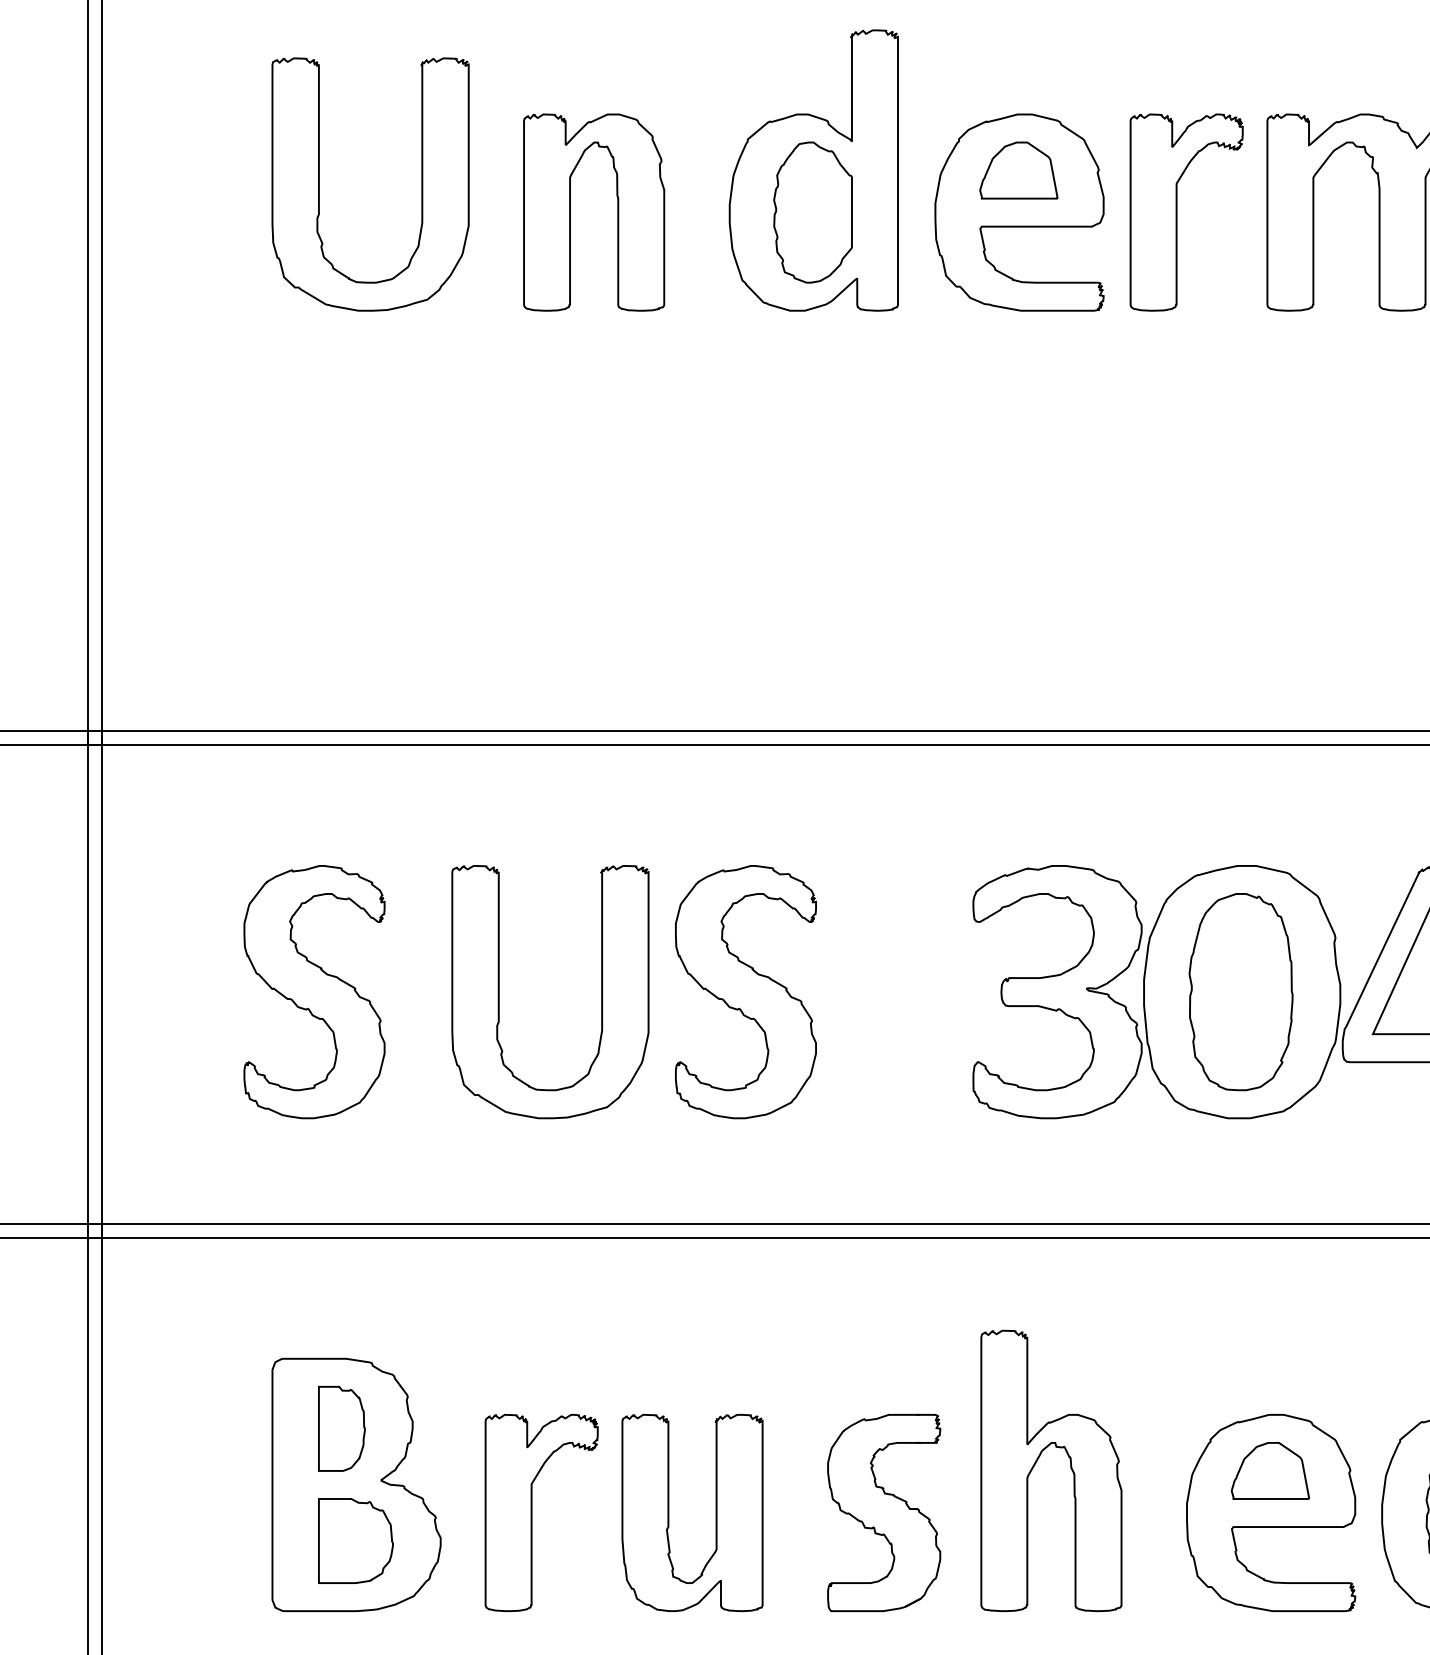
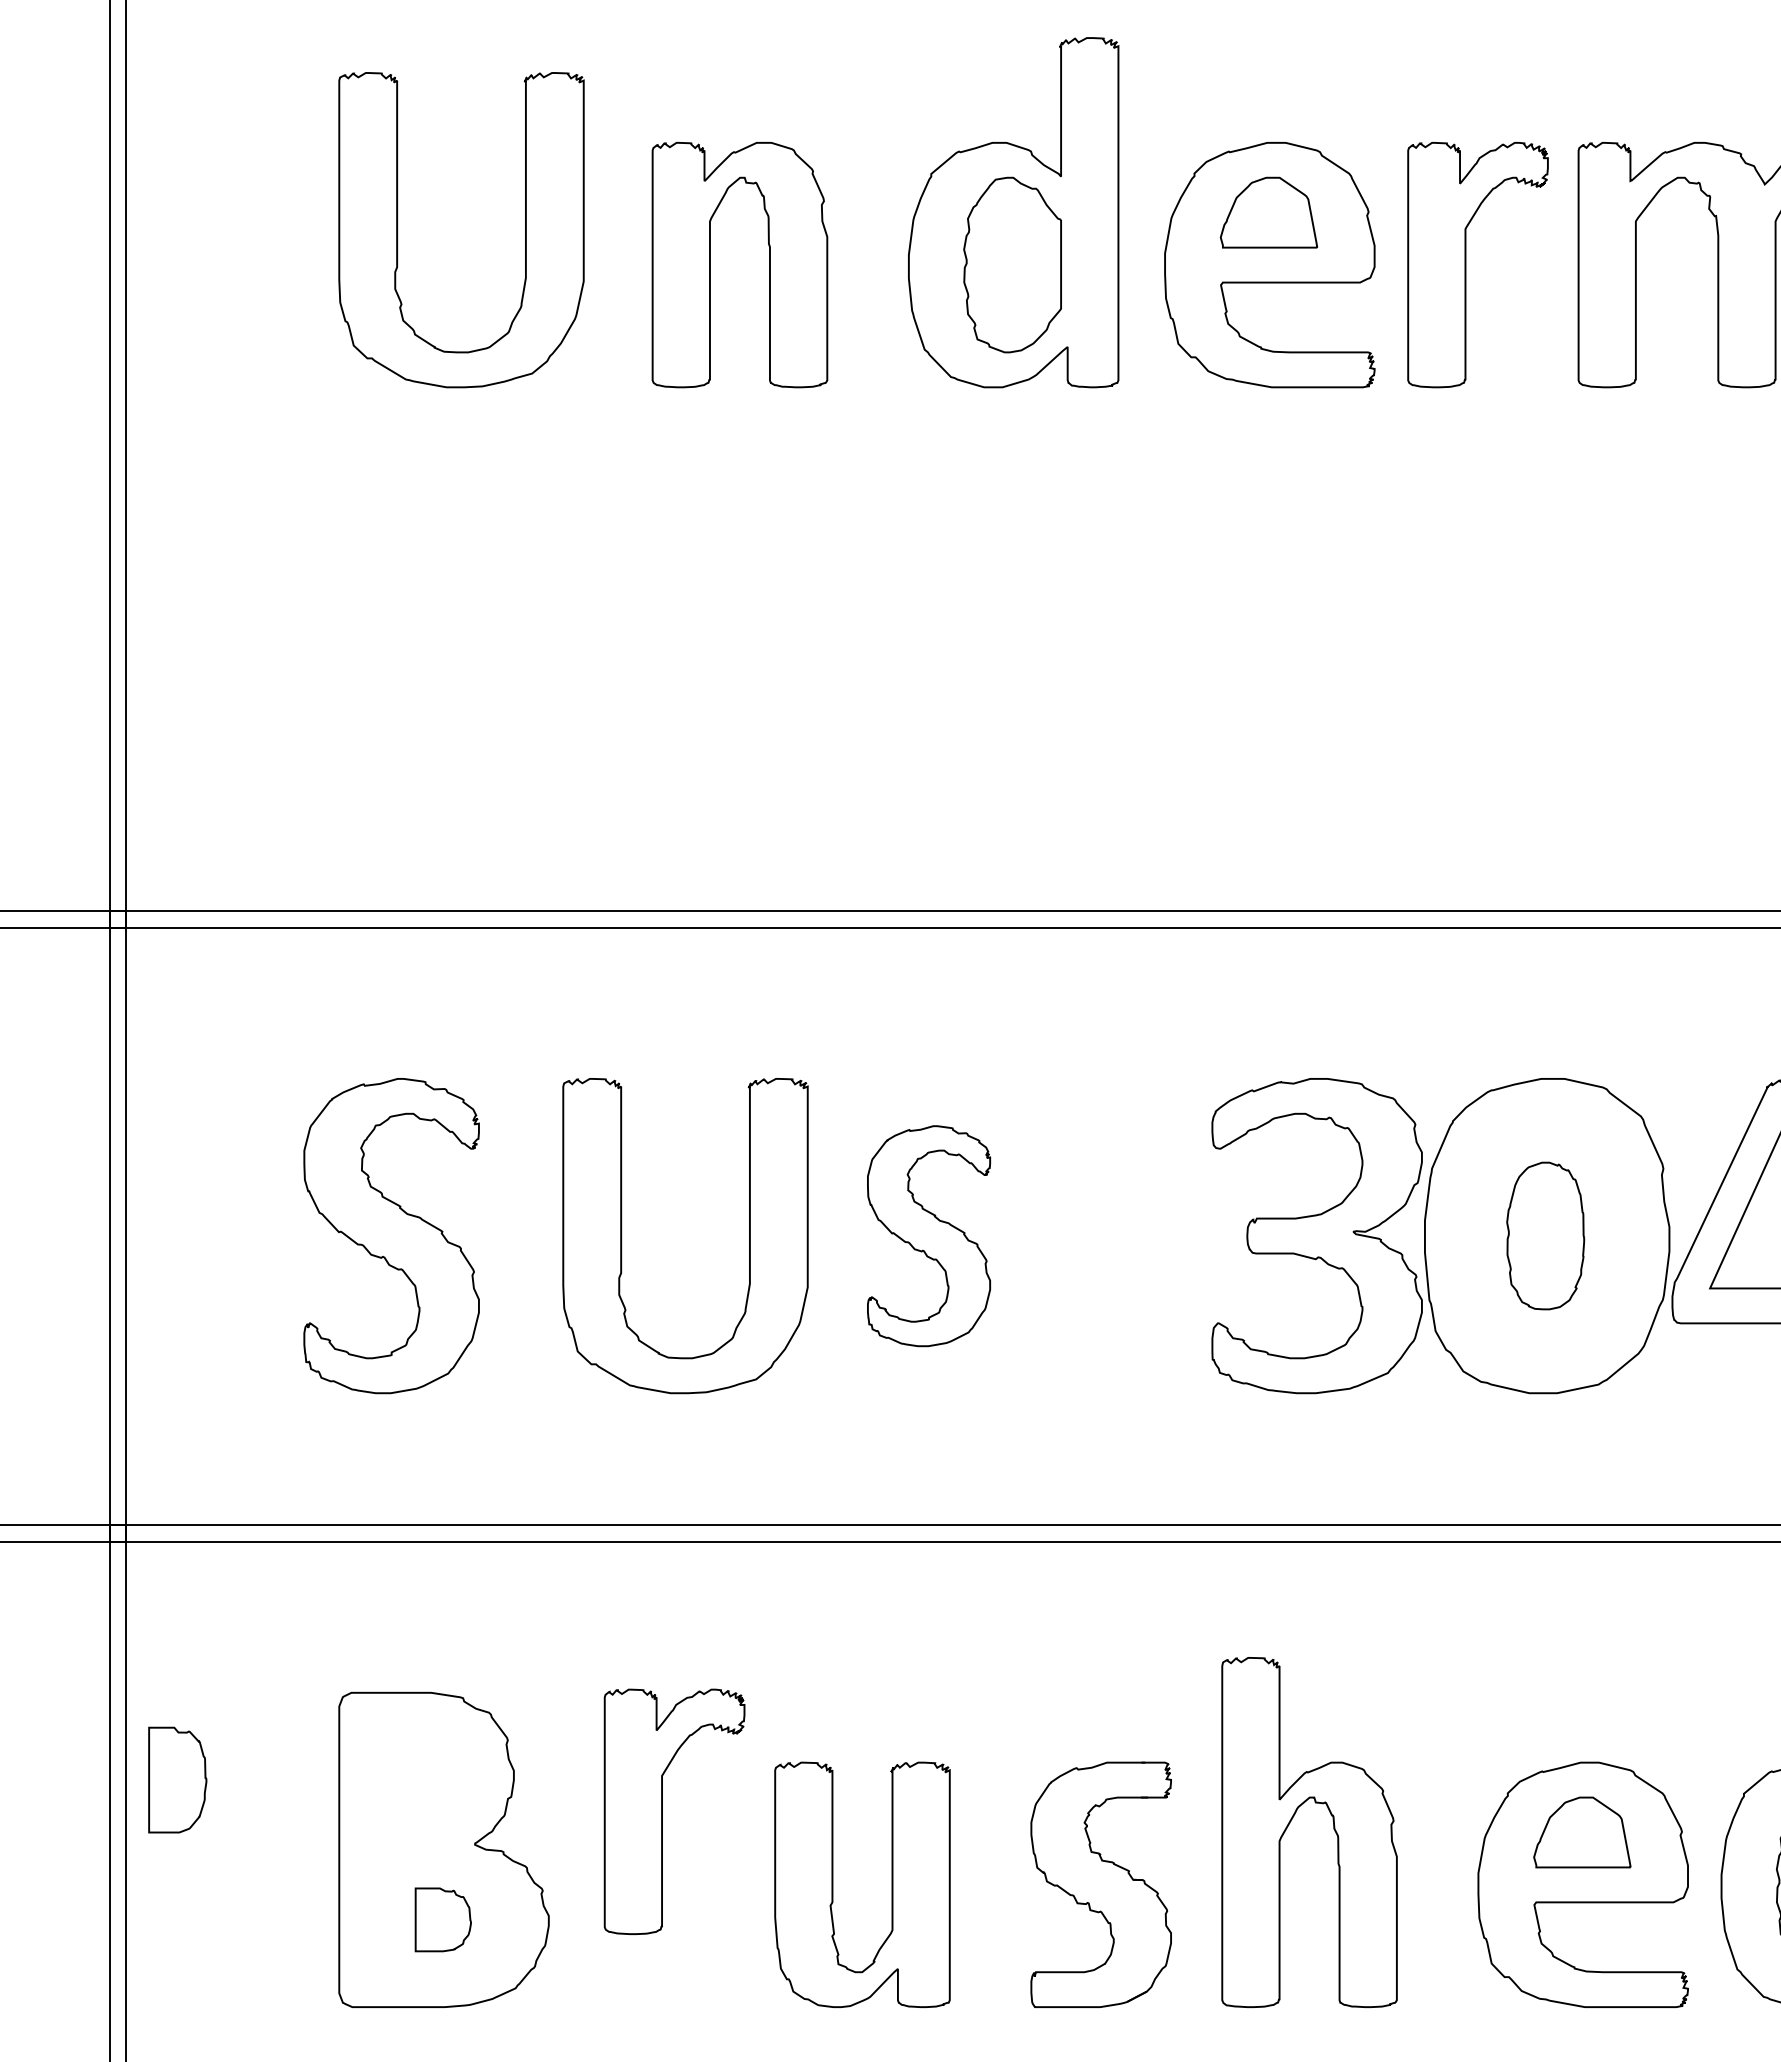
part: (1240, 991) -> (1545, 1235), size x0.6
part: (745, 992) -> (928, 1236), size x0.7
part: (341, 1428) -> (177, 1779), moved
part: (531, 1512) -> (662, 1811), moved
part: (356, 1540) -> (443, 1919), size x0.6

